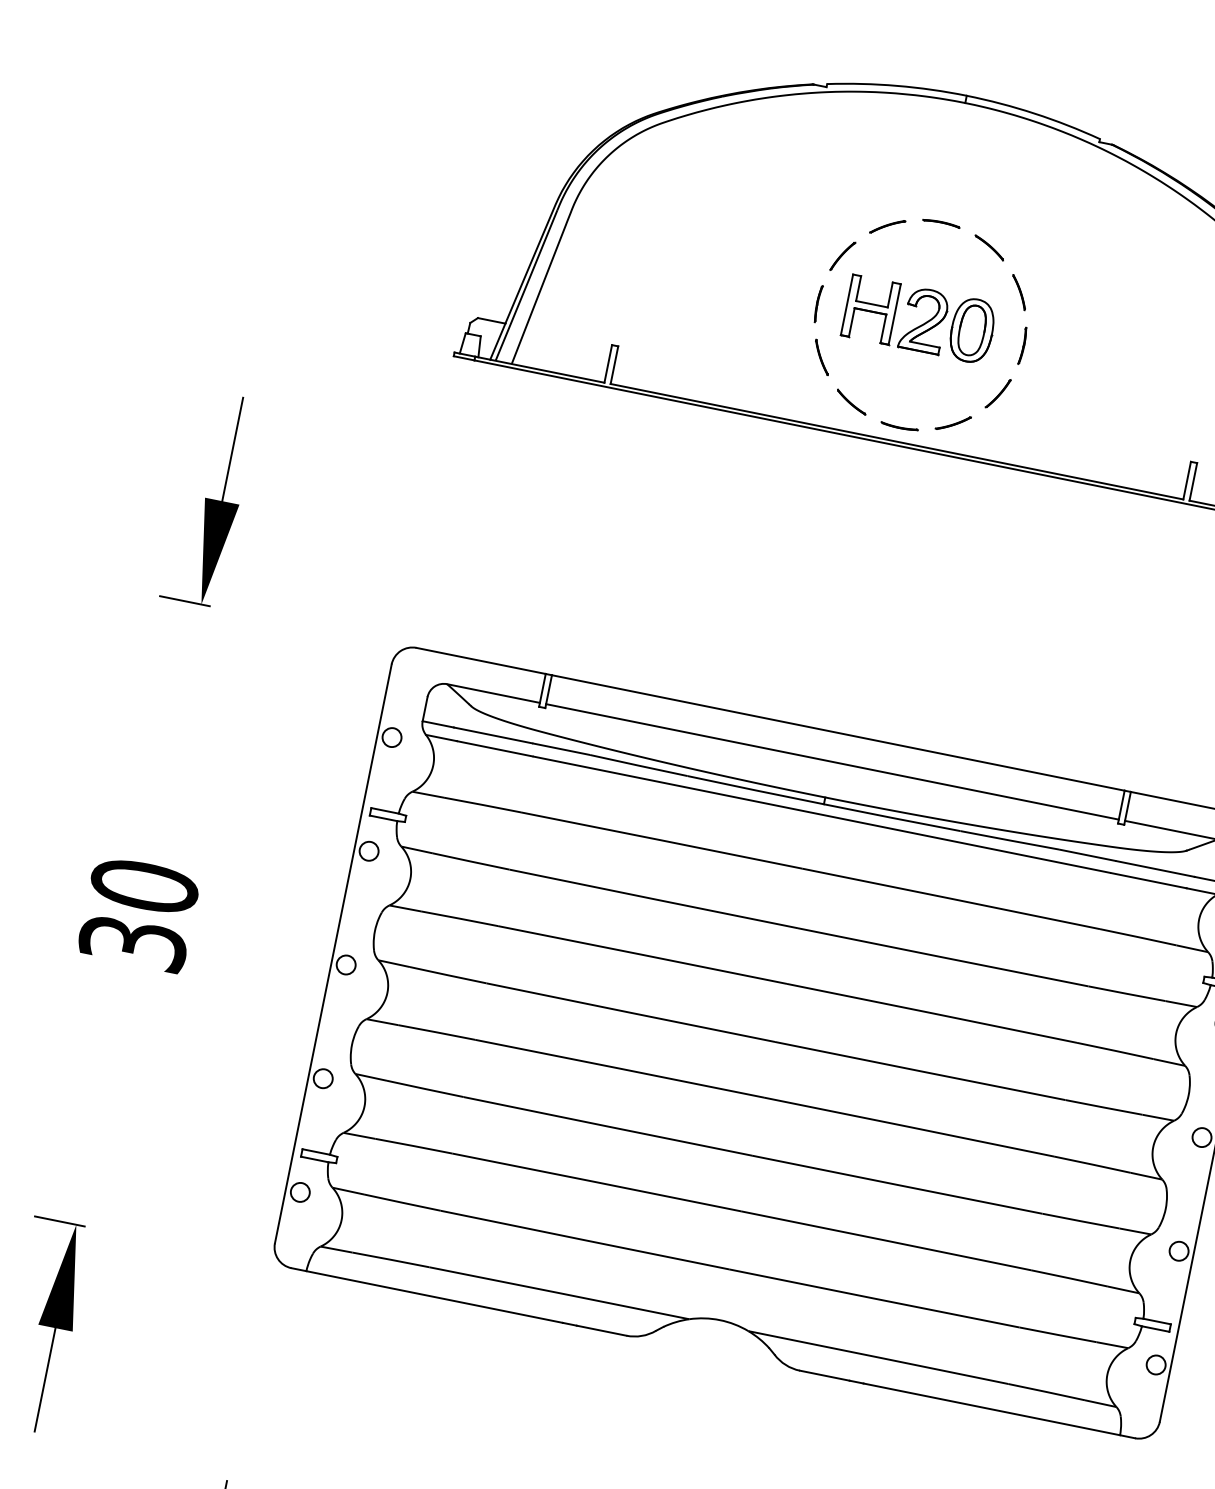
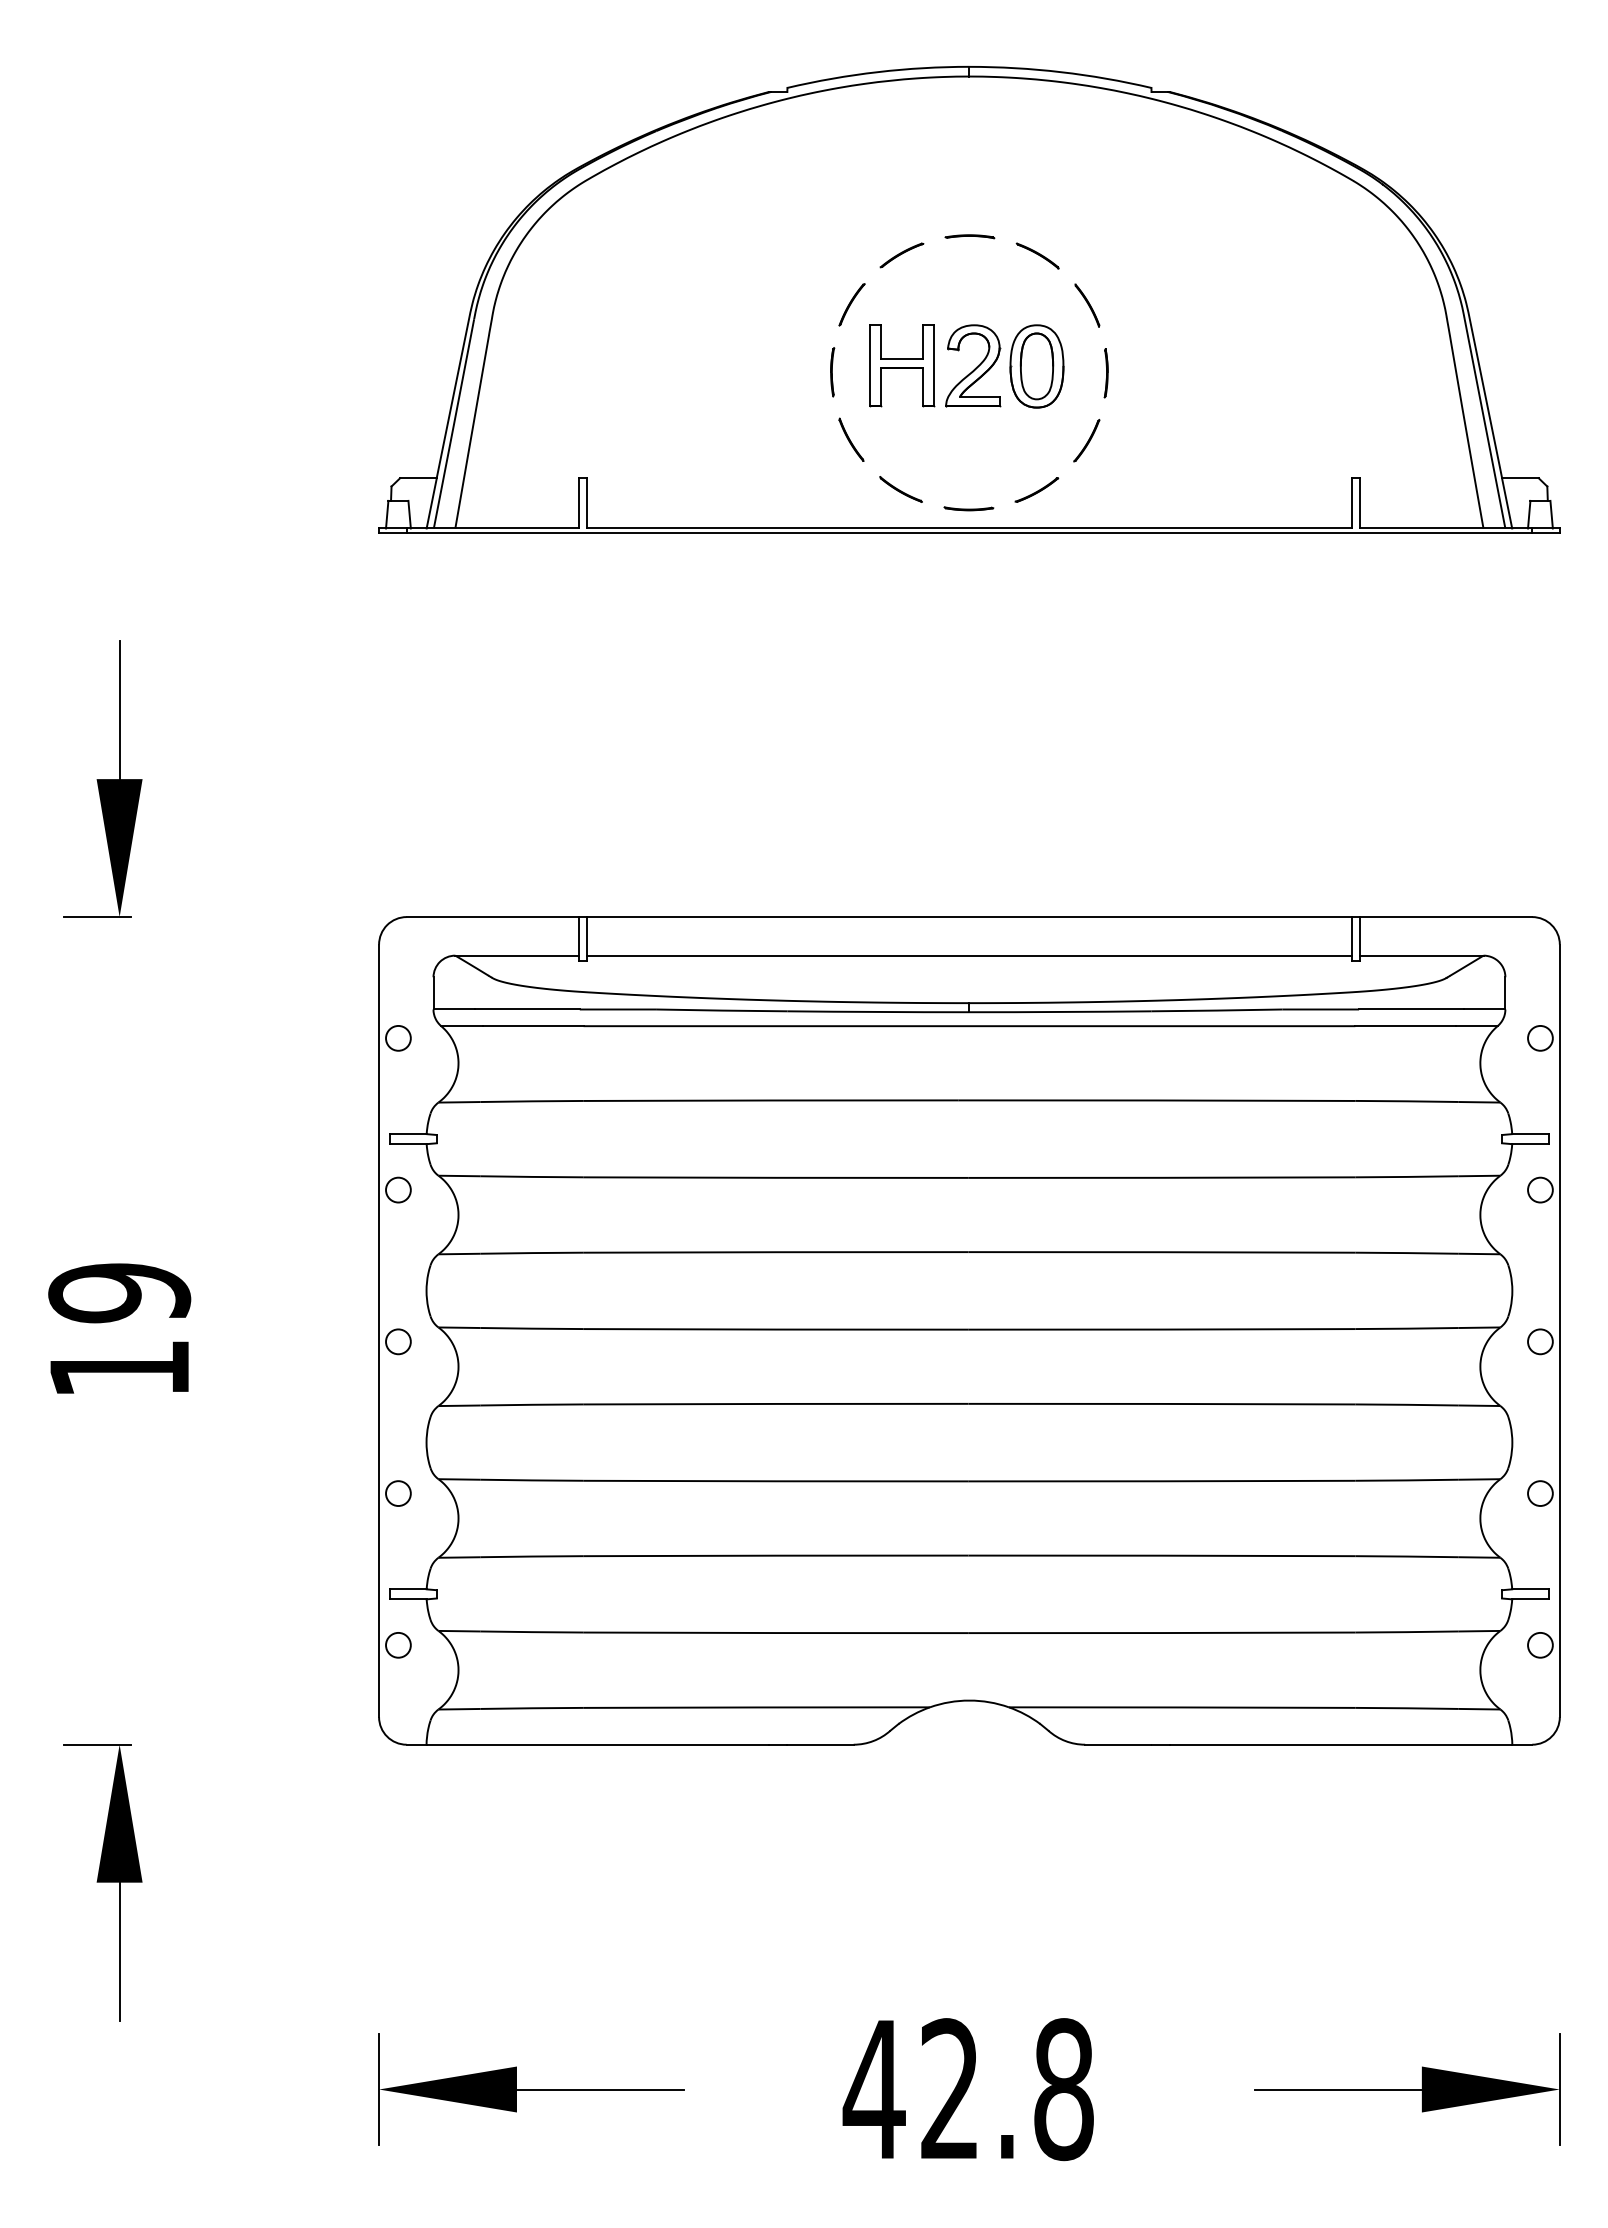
text: (138, 914) -> (119, 1330), 30 -> 19

